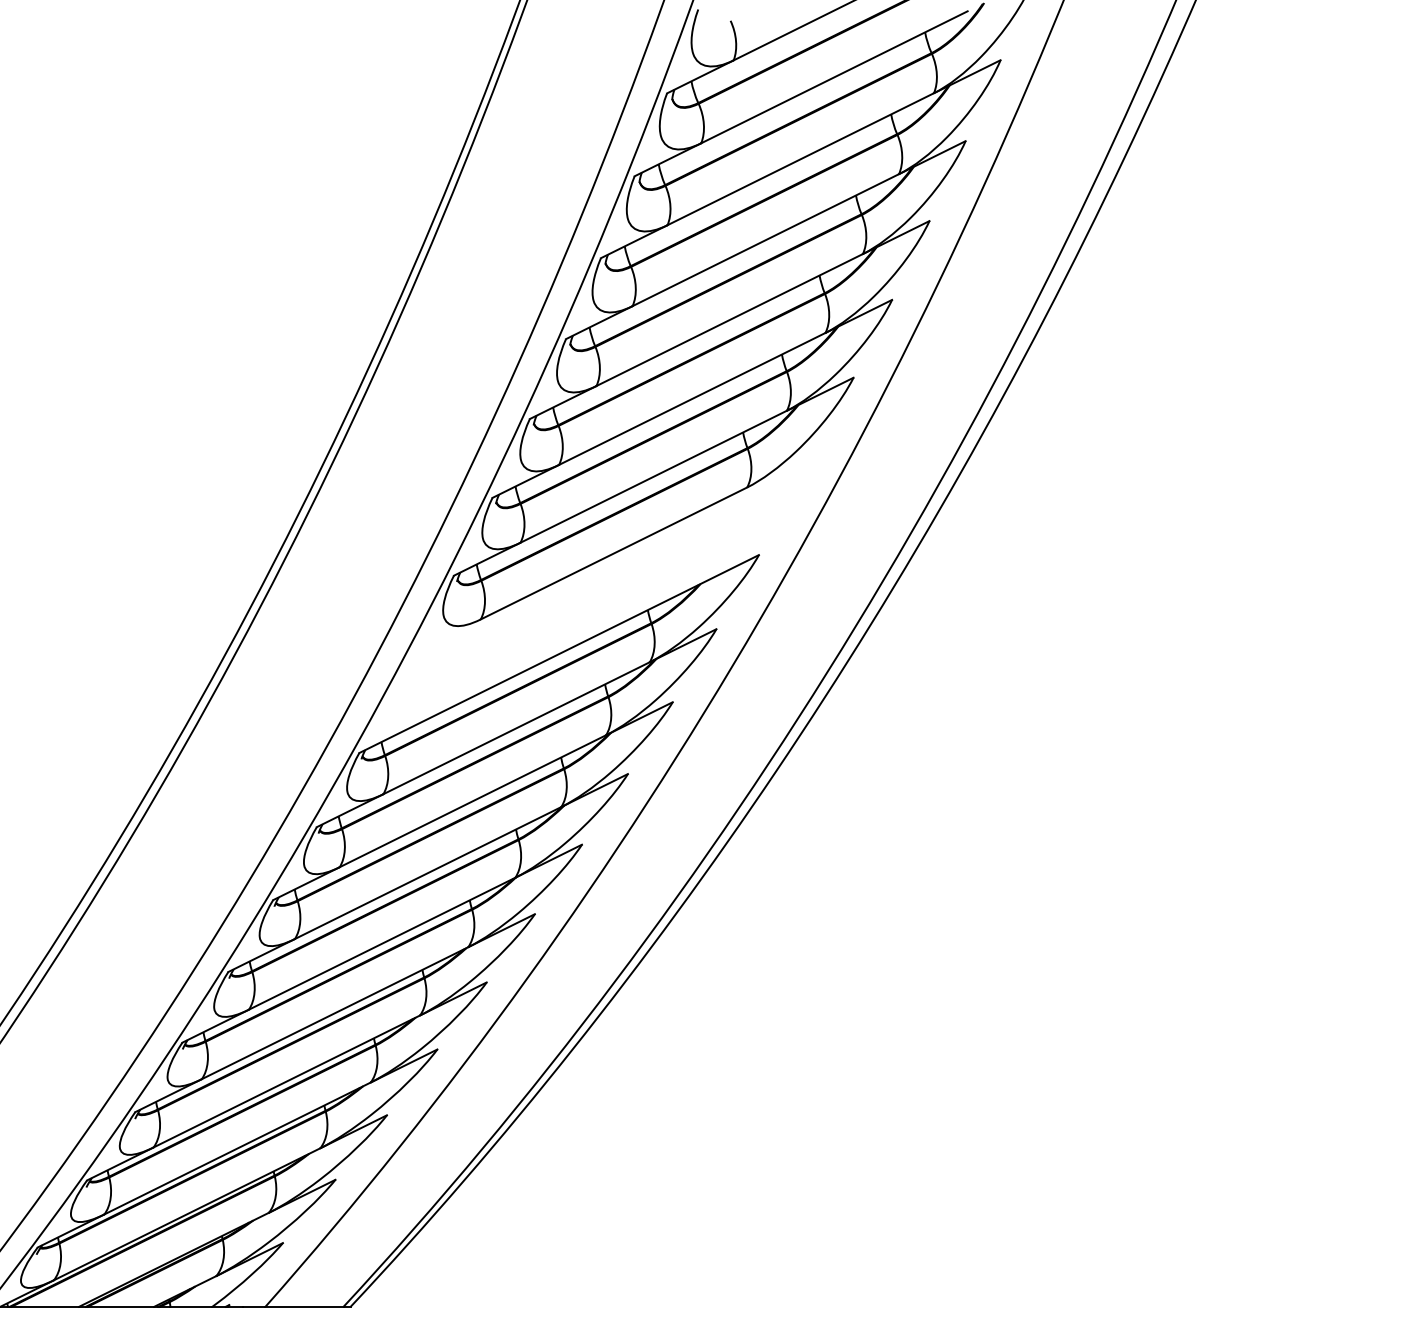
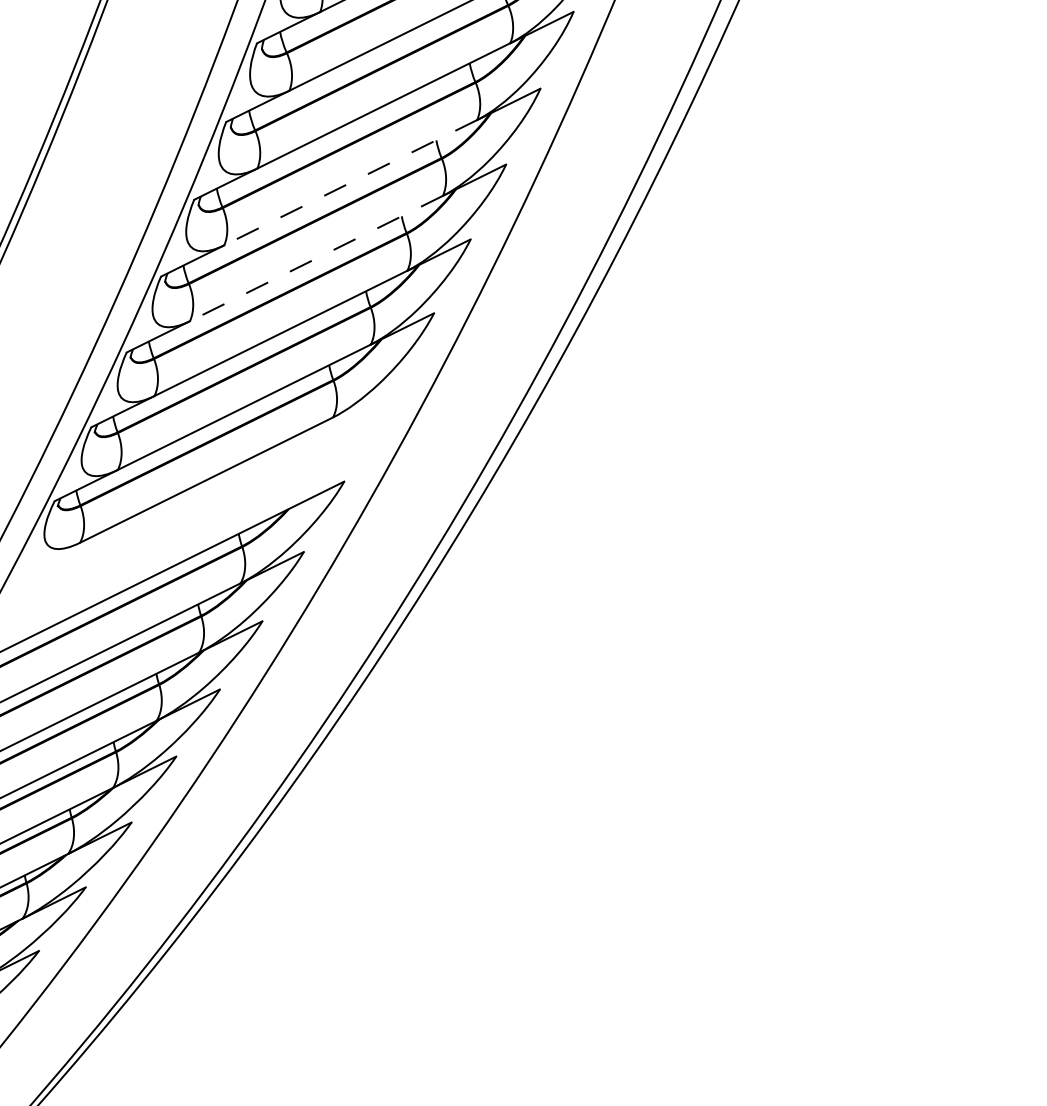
line: (765, 240) -> (350, 183), solid -> dashed
line: (729, 320) -> (316, 258), solid -> dashed

